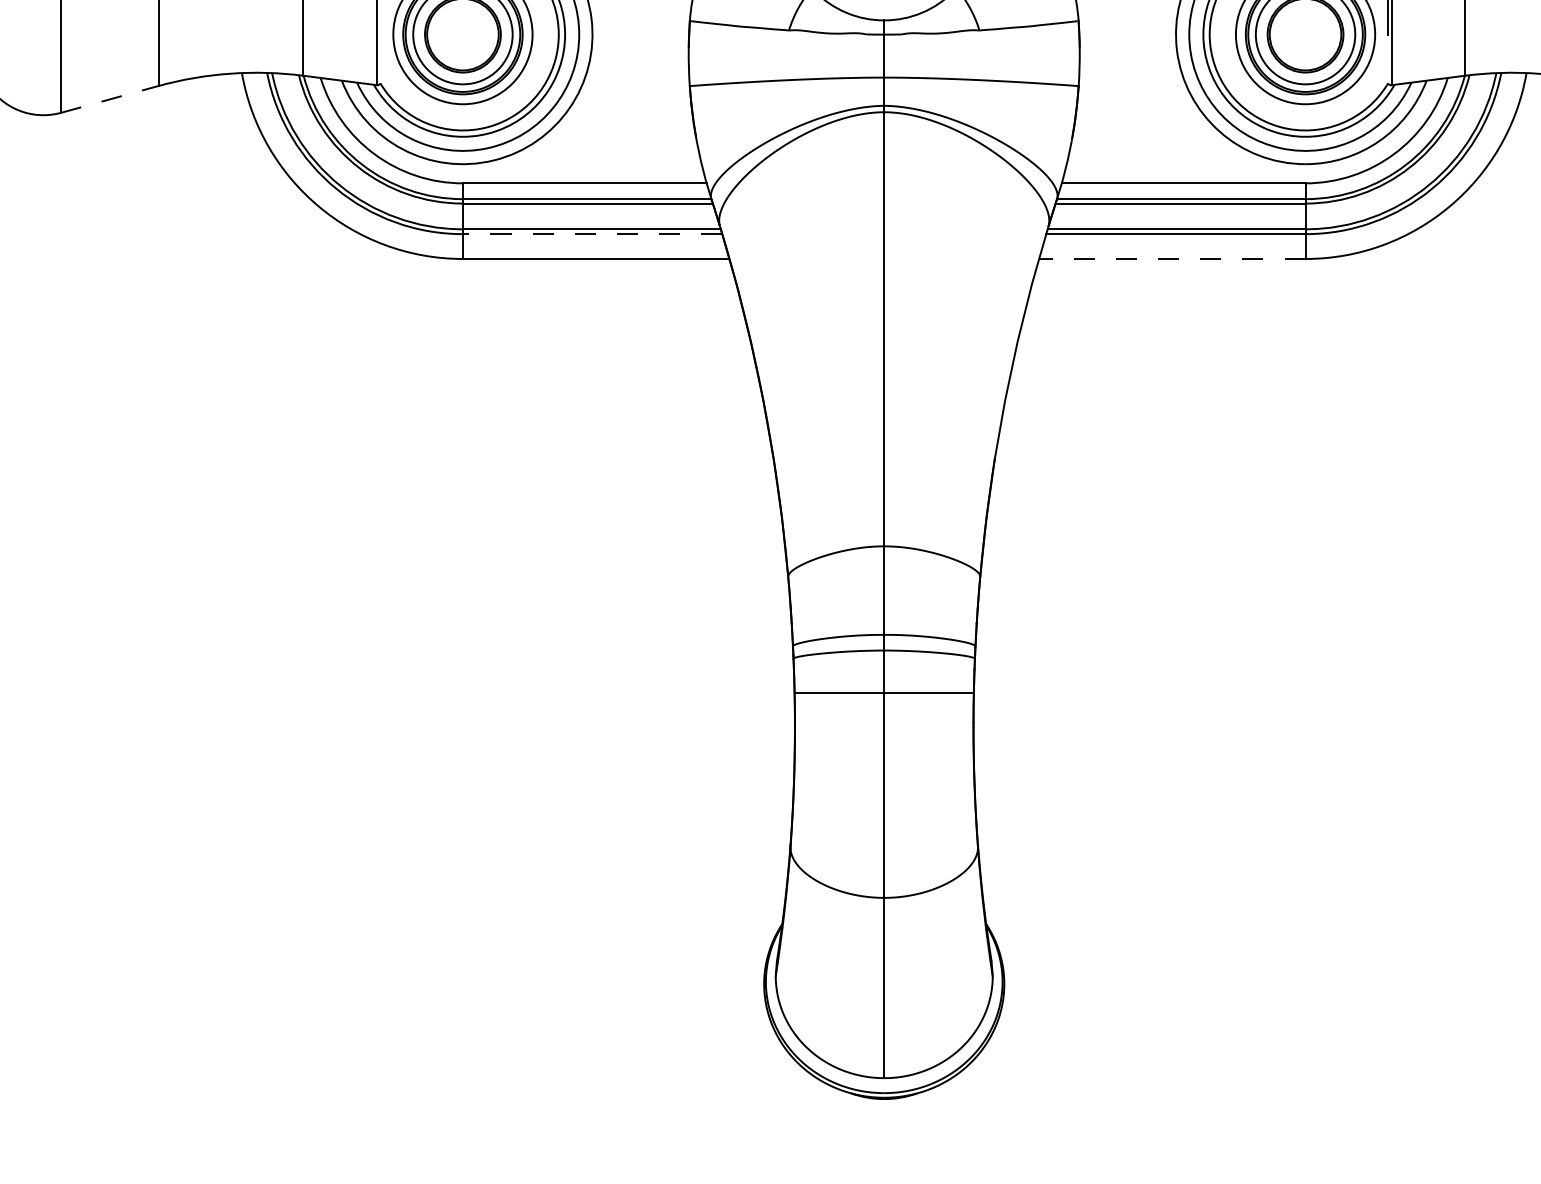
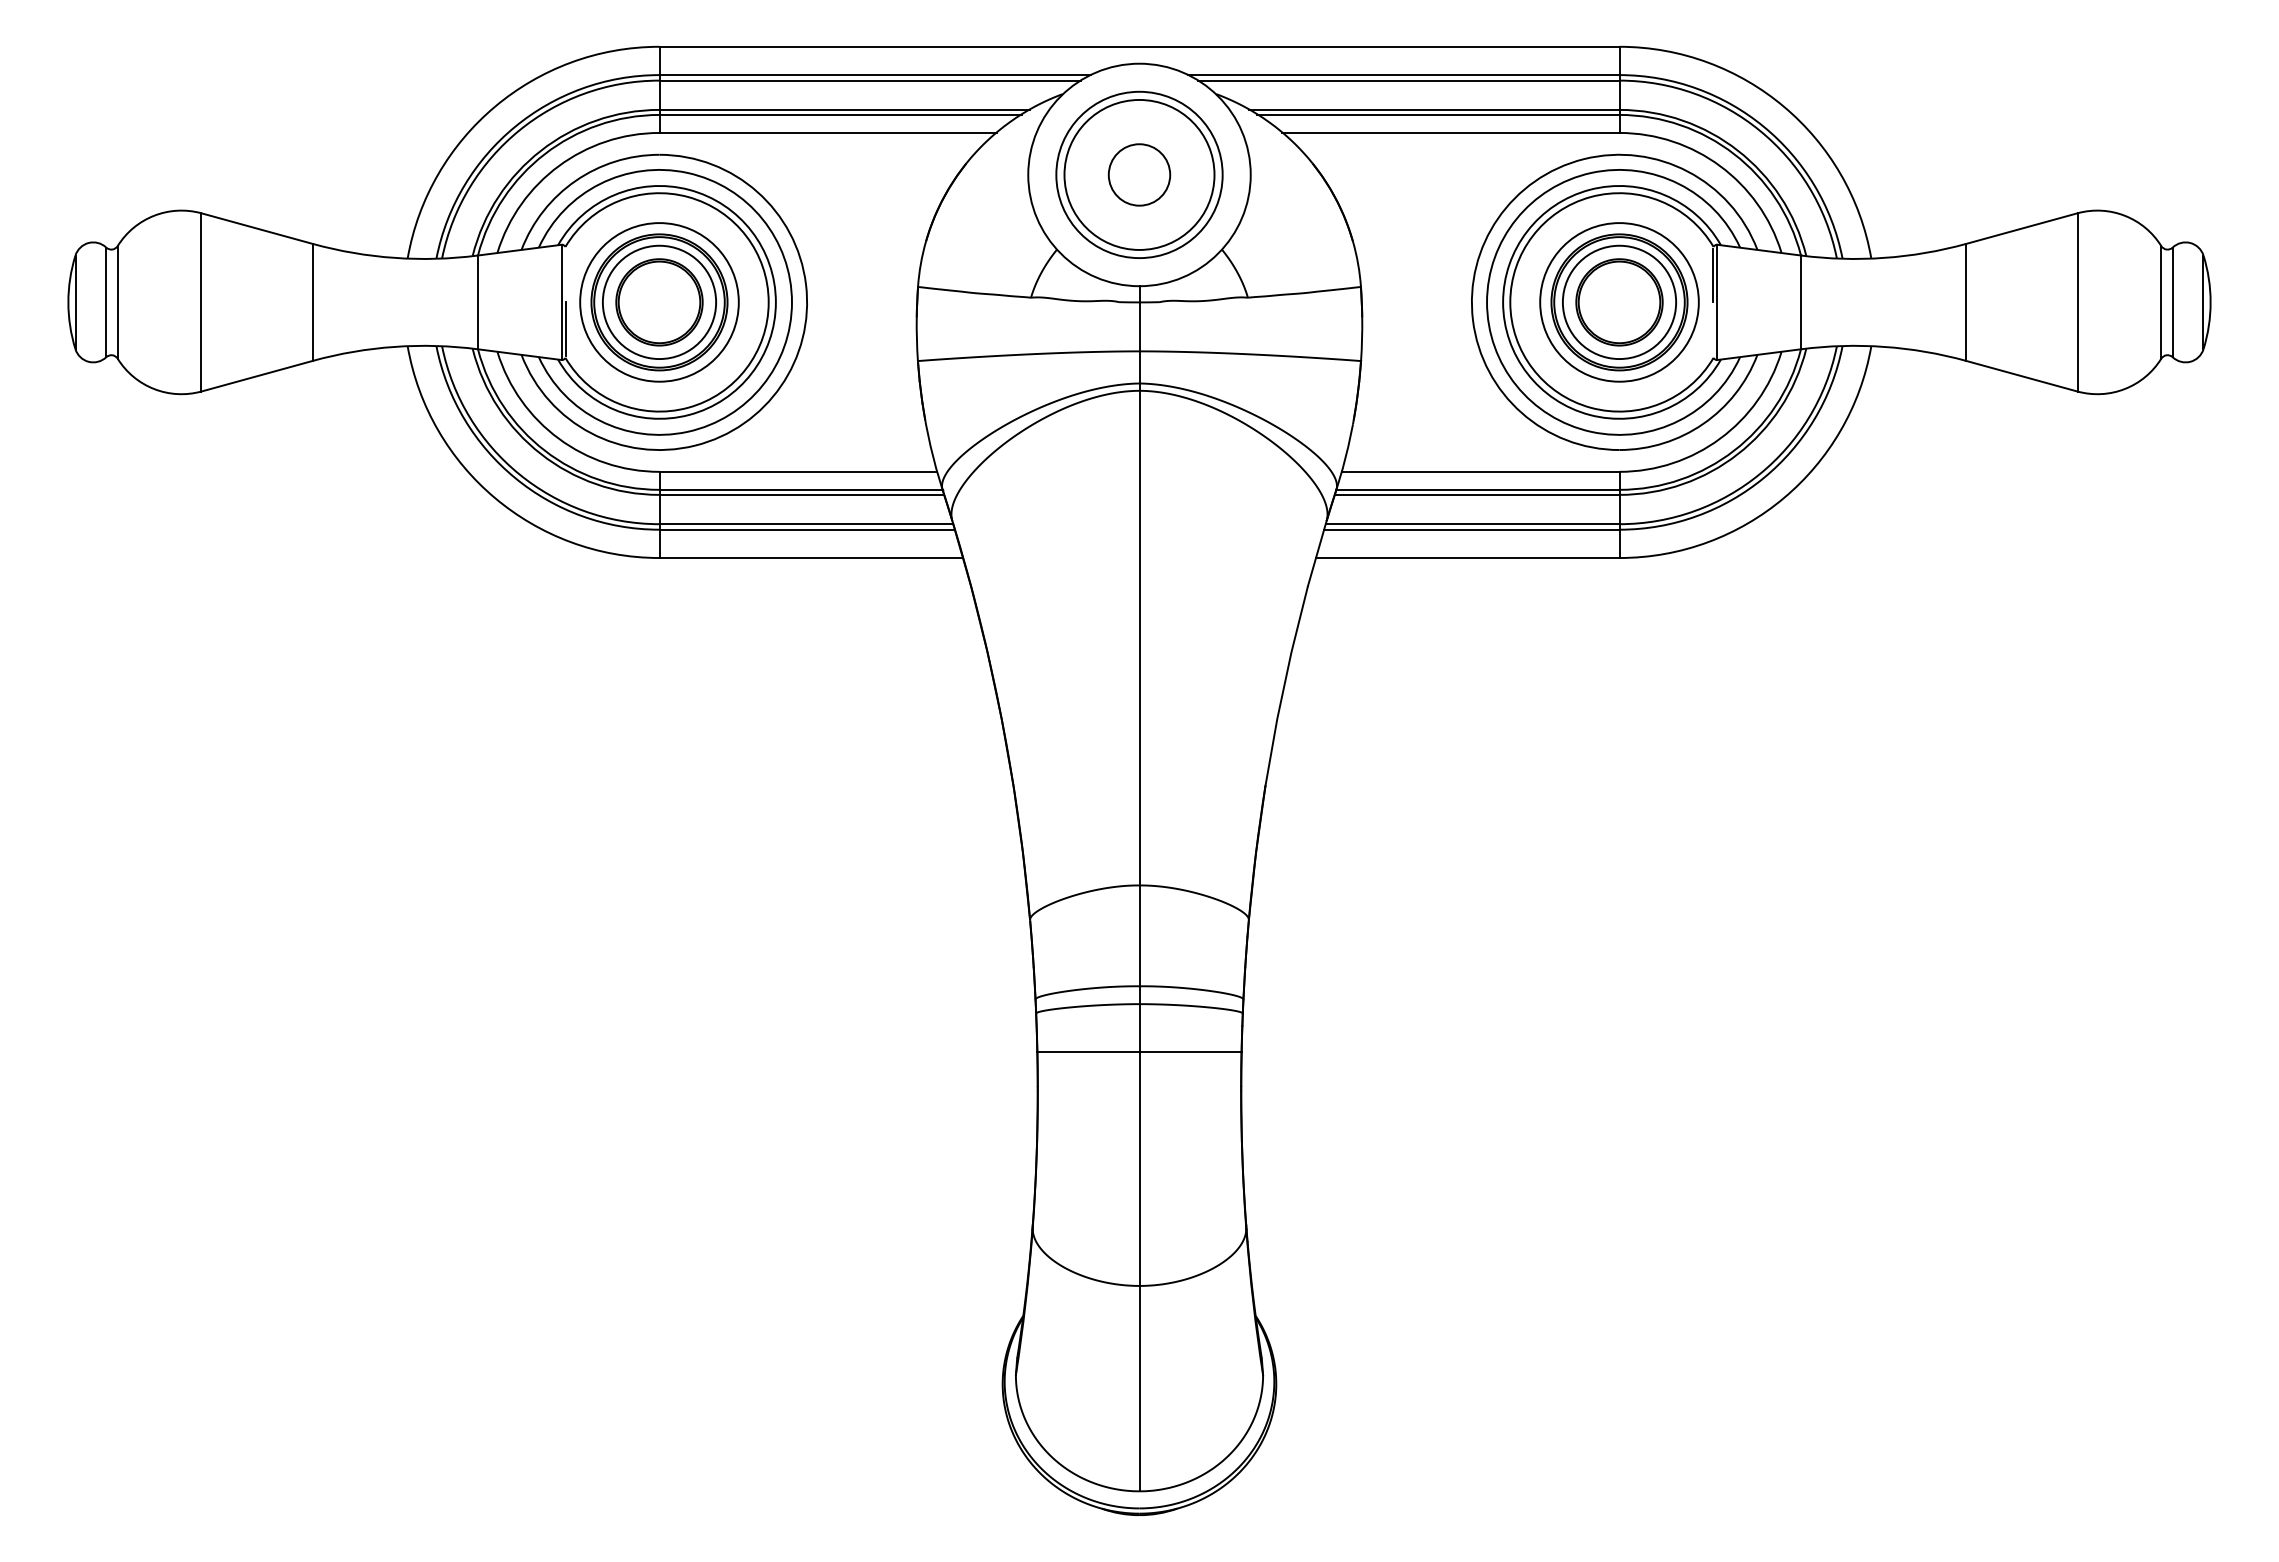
line: (380, 58) -> (565, 329), added
line: (110, 99) -> (257, 376), dashed -> solid
line: (592, 233) -> (807, 529), dashed -> solid
line: (1172, 259) -> (1467, 558), dashed -> solid

